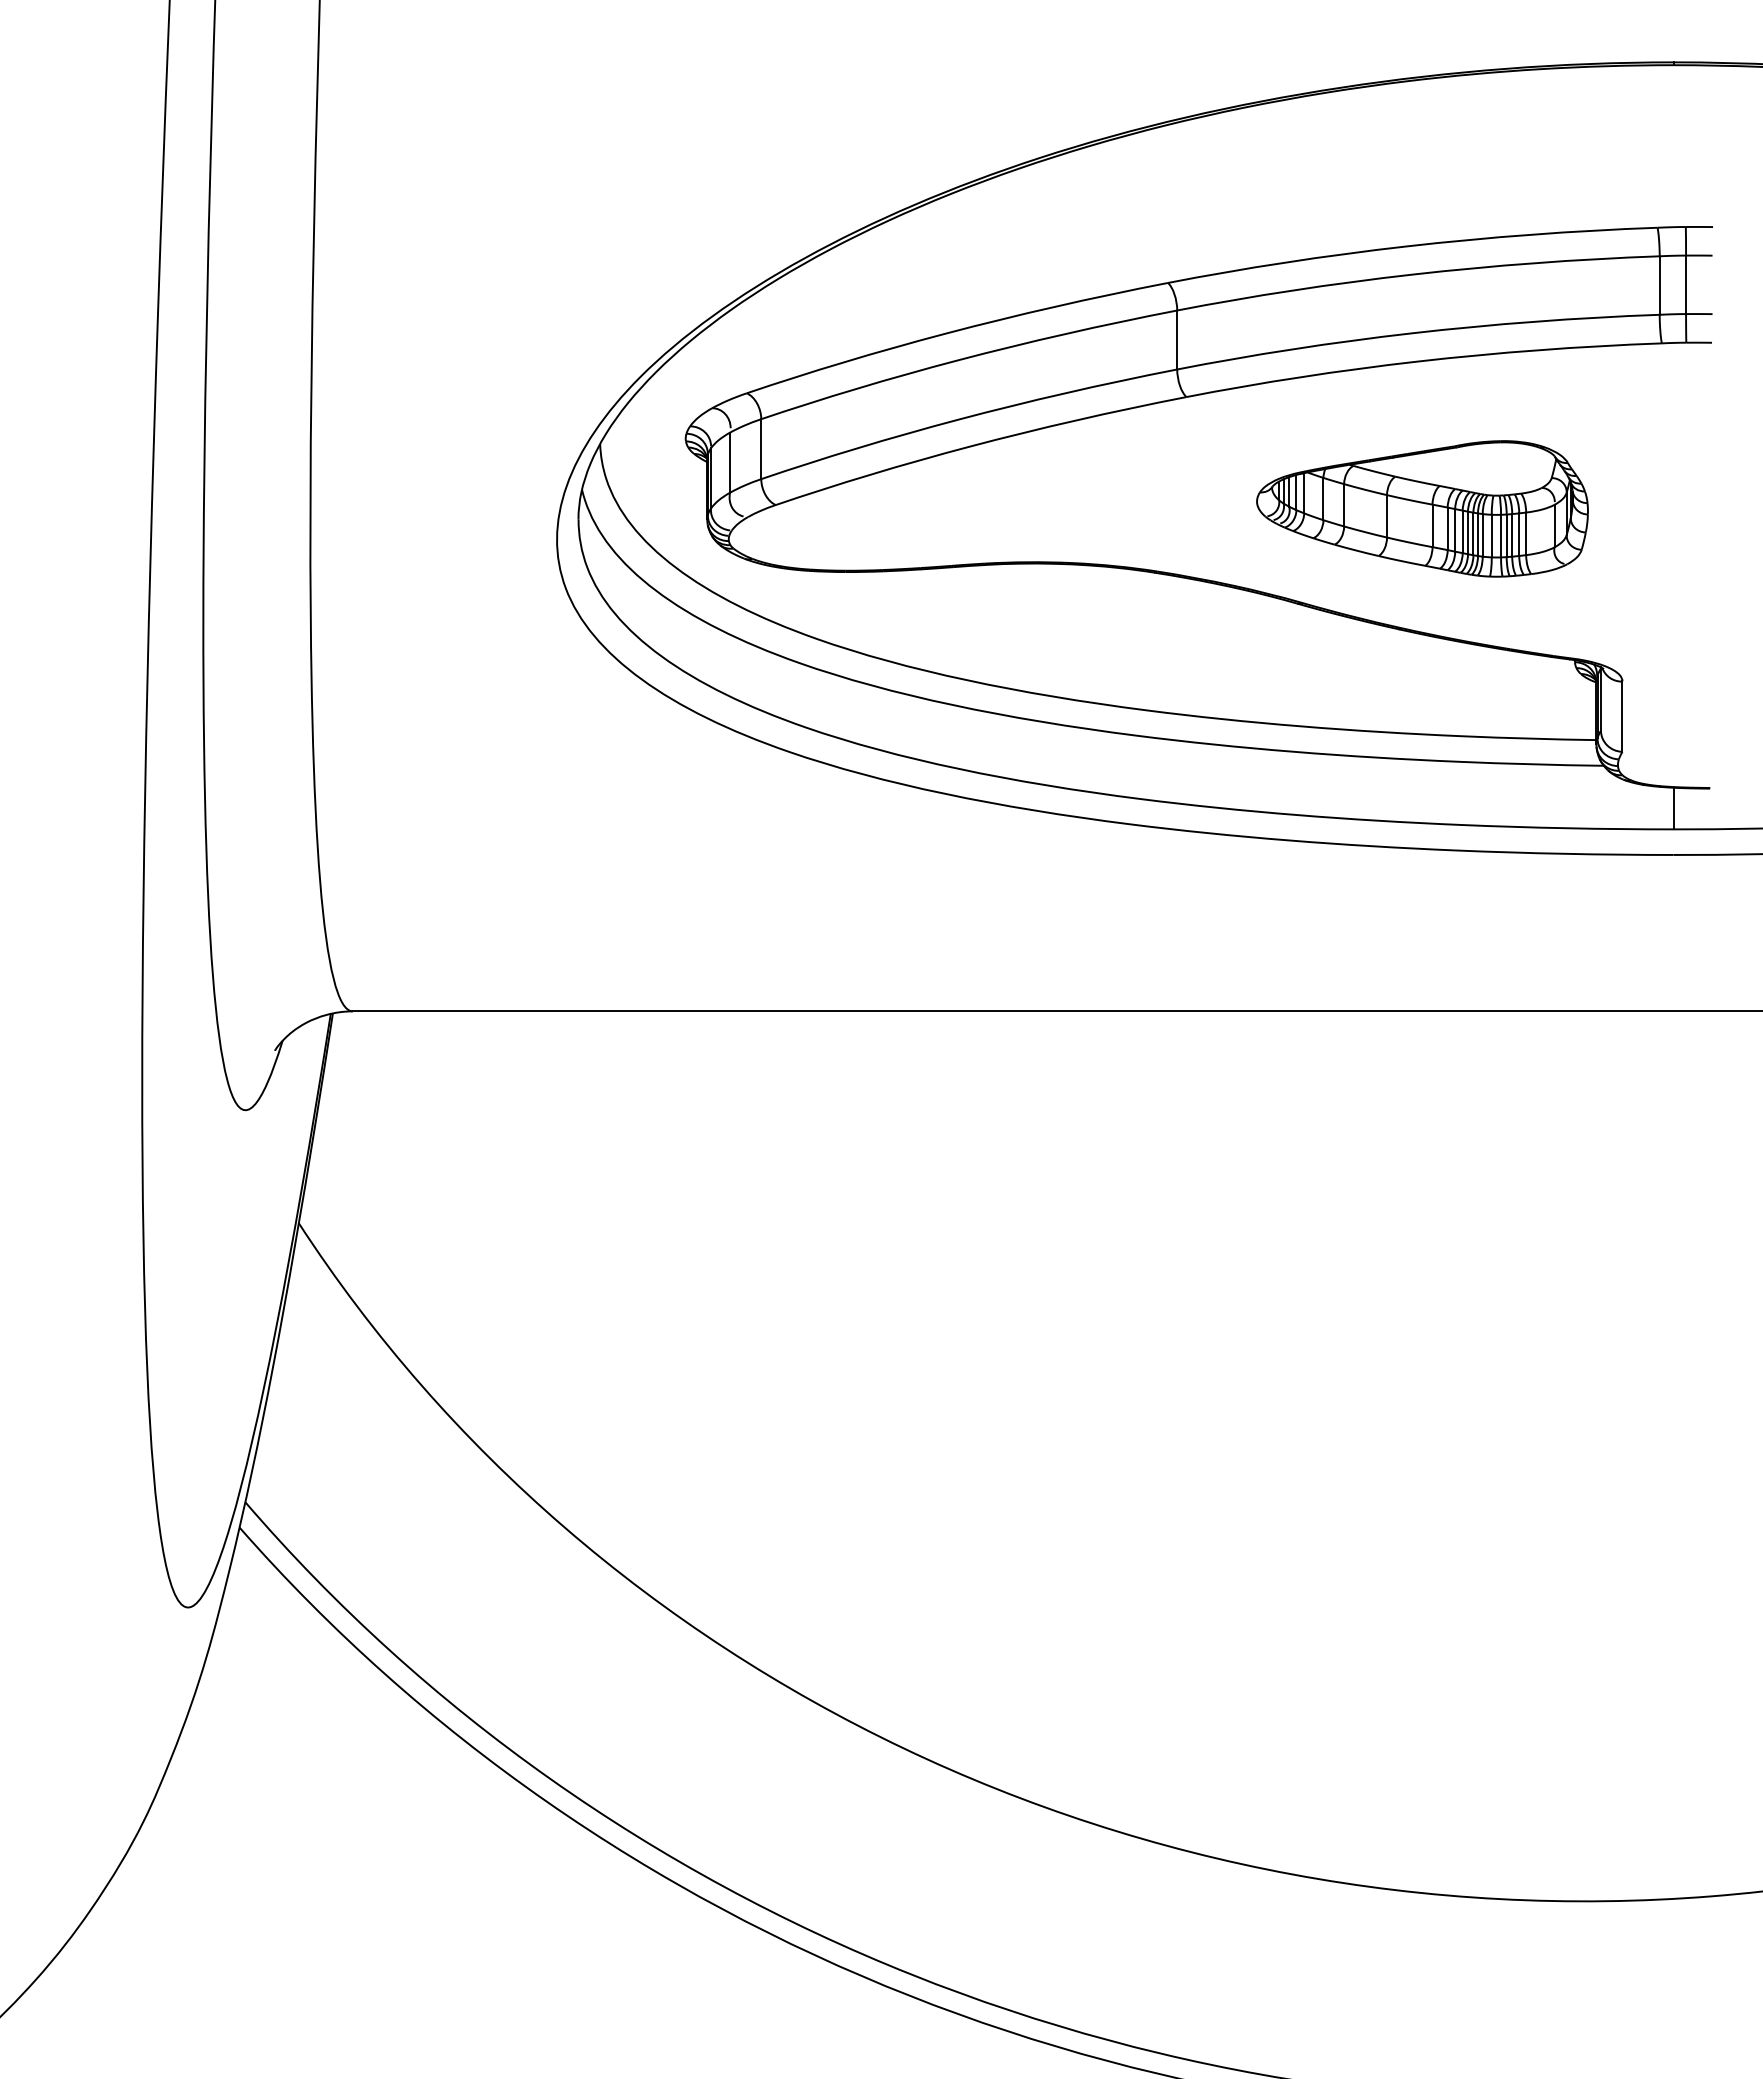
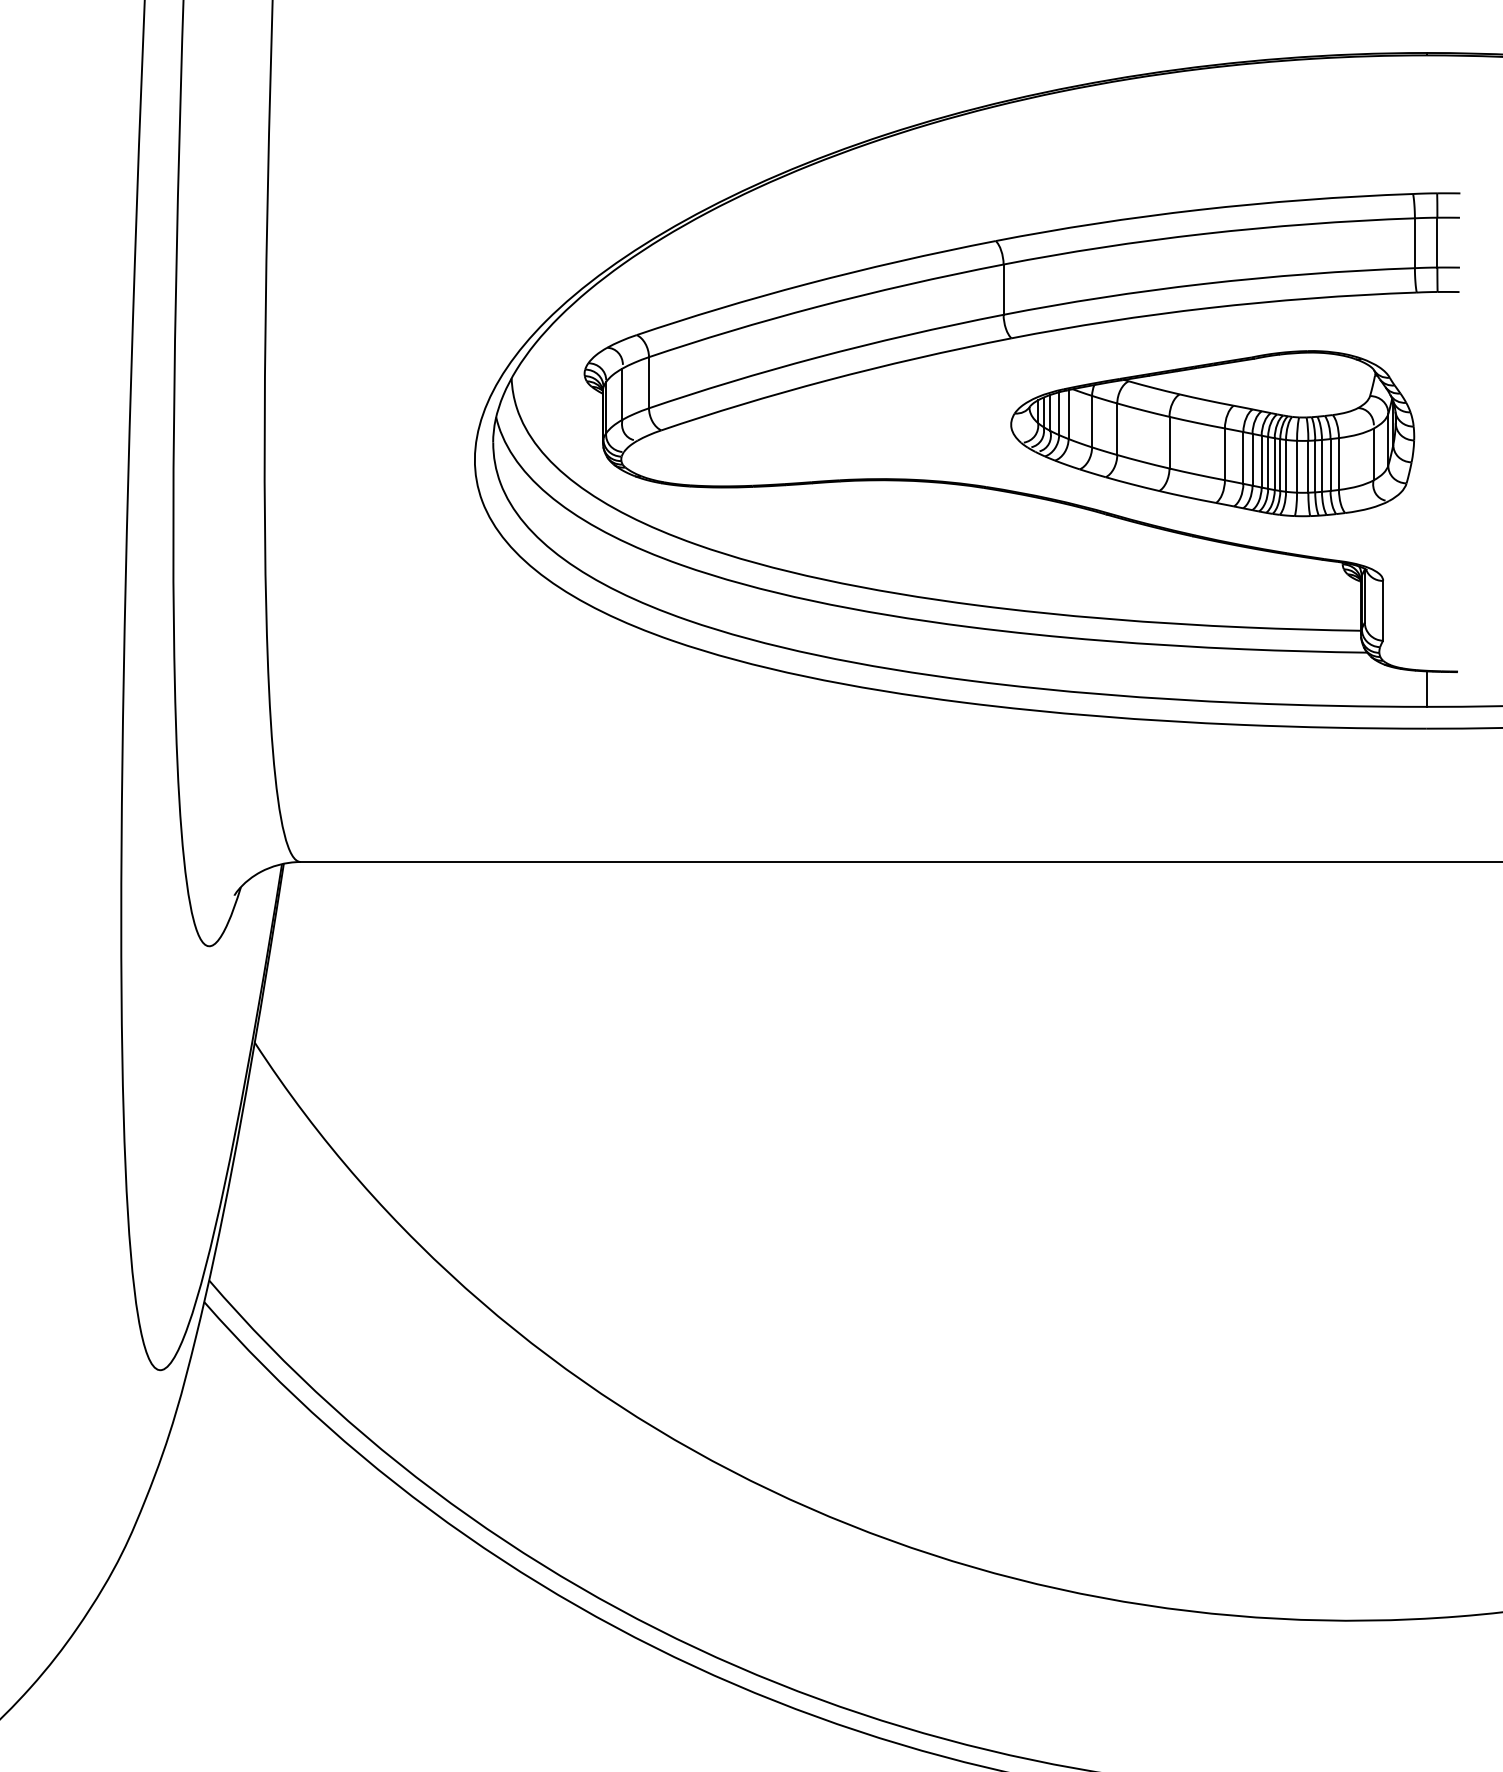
part: (1422, 508) -> (1212, 433), size x1.43

